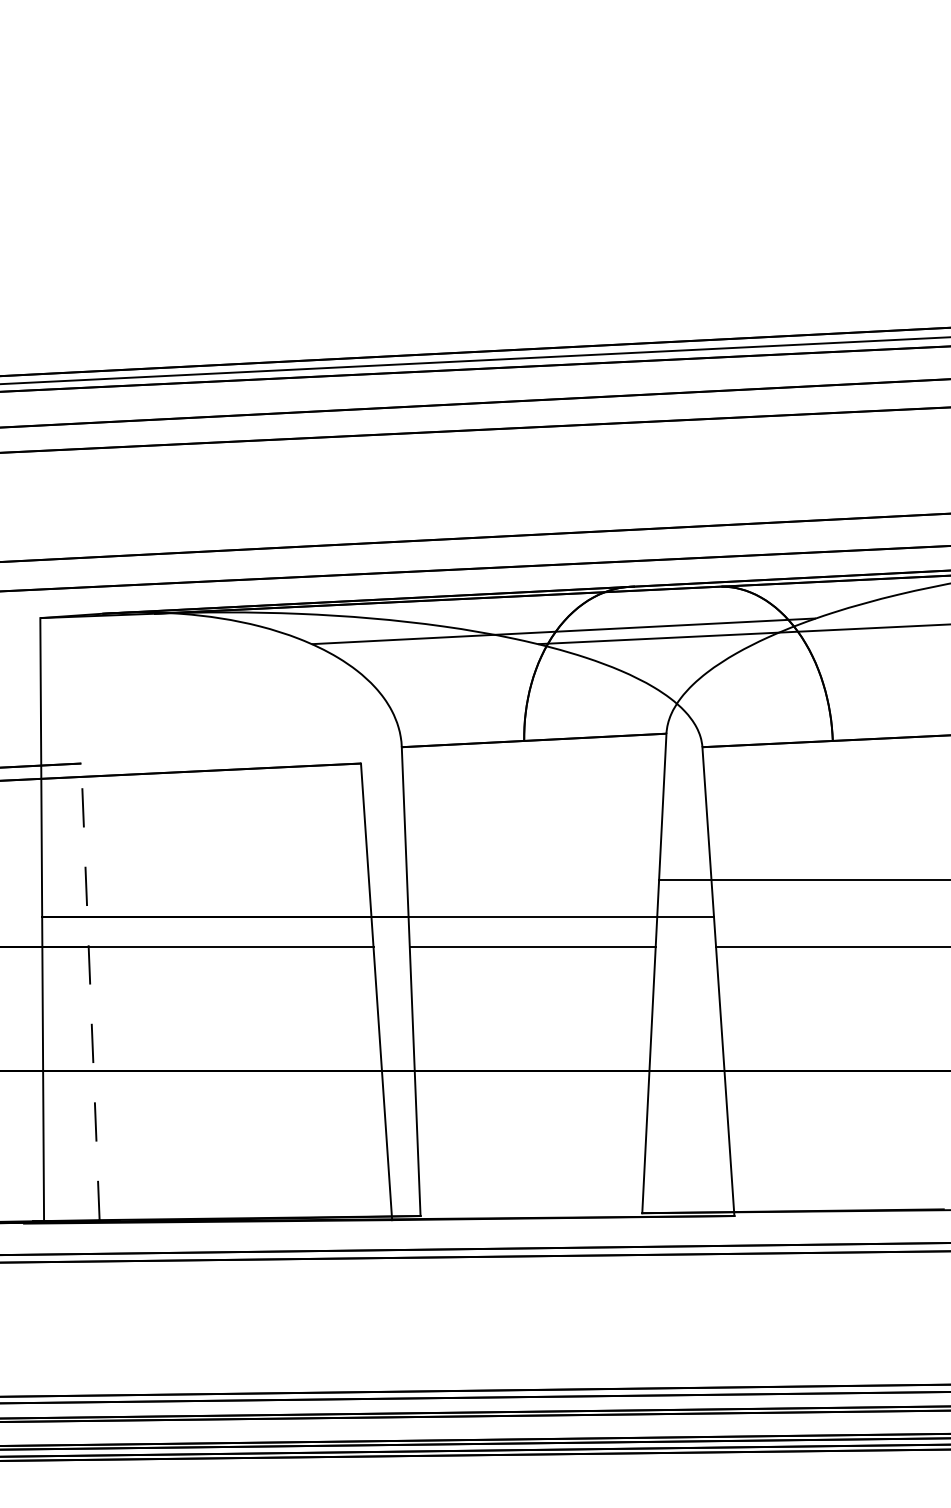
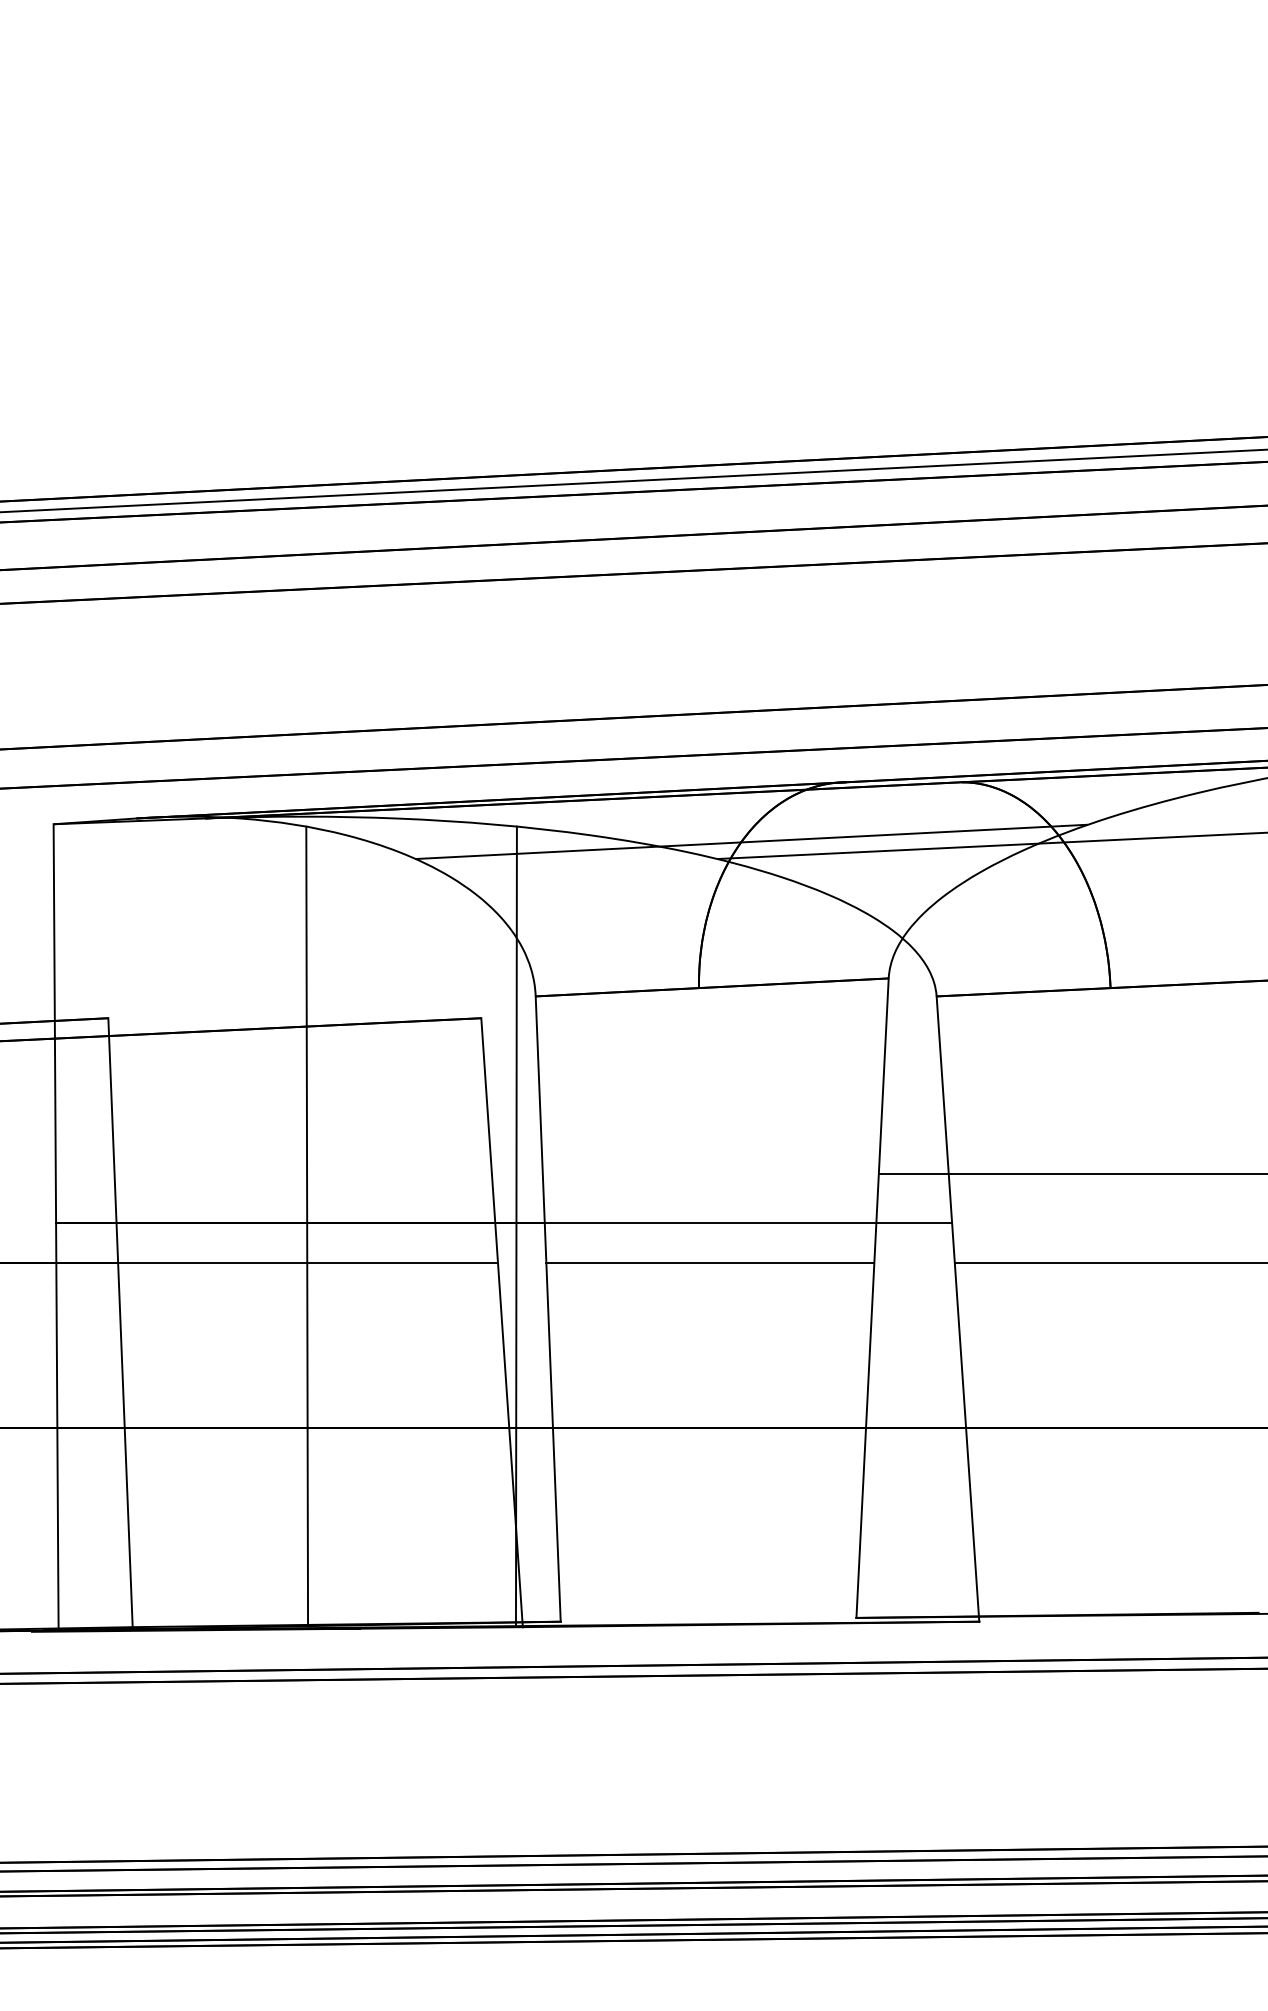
line: (230, 919) -> (307, 1226), added
line: (386, 919) -> (515, 1226), added
line: (90, 991) -> (120, 1322), dashed -> solid

